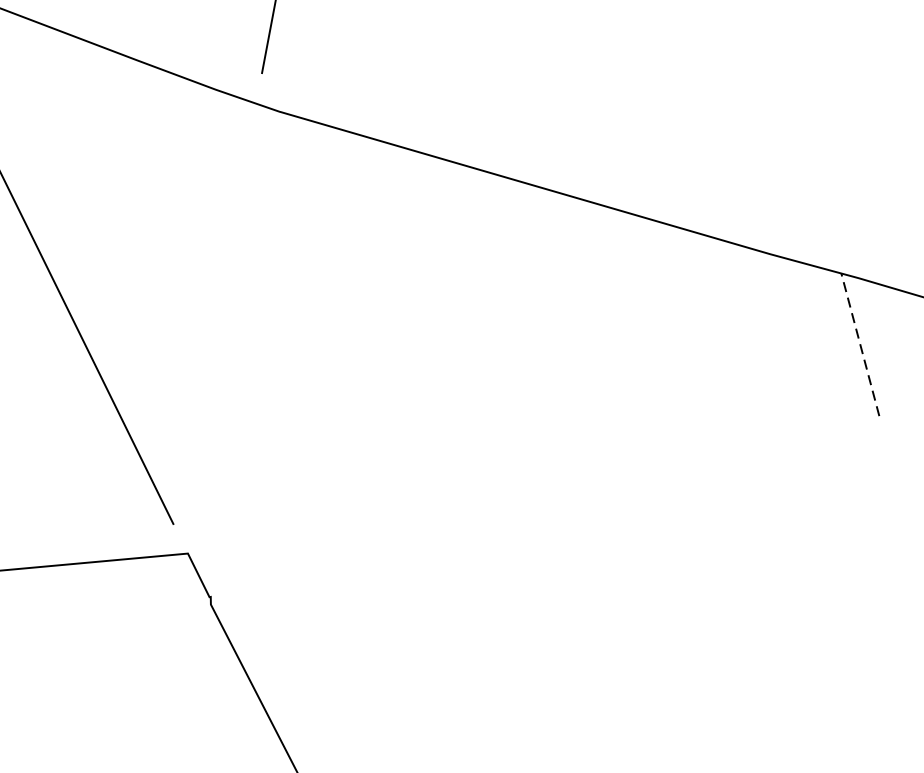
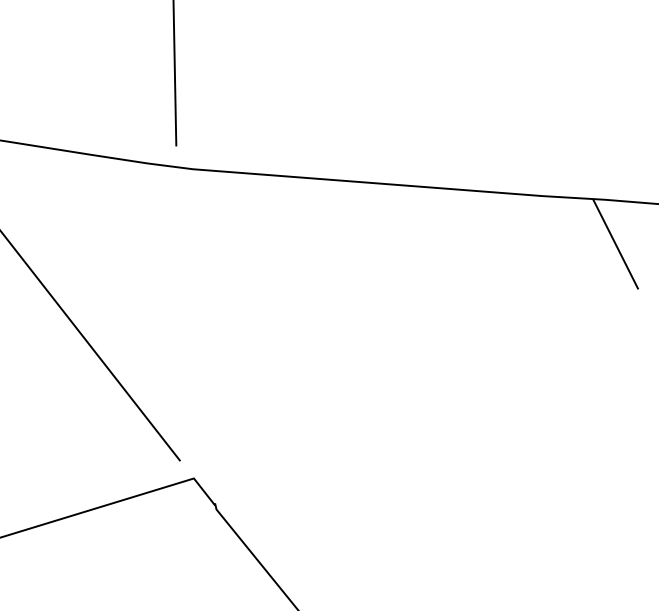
line: (860, 345) -> (615, 244), dashed -> solid

